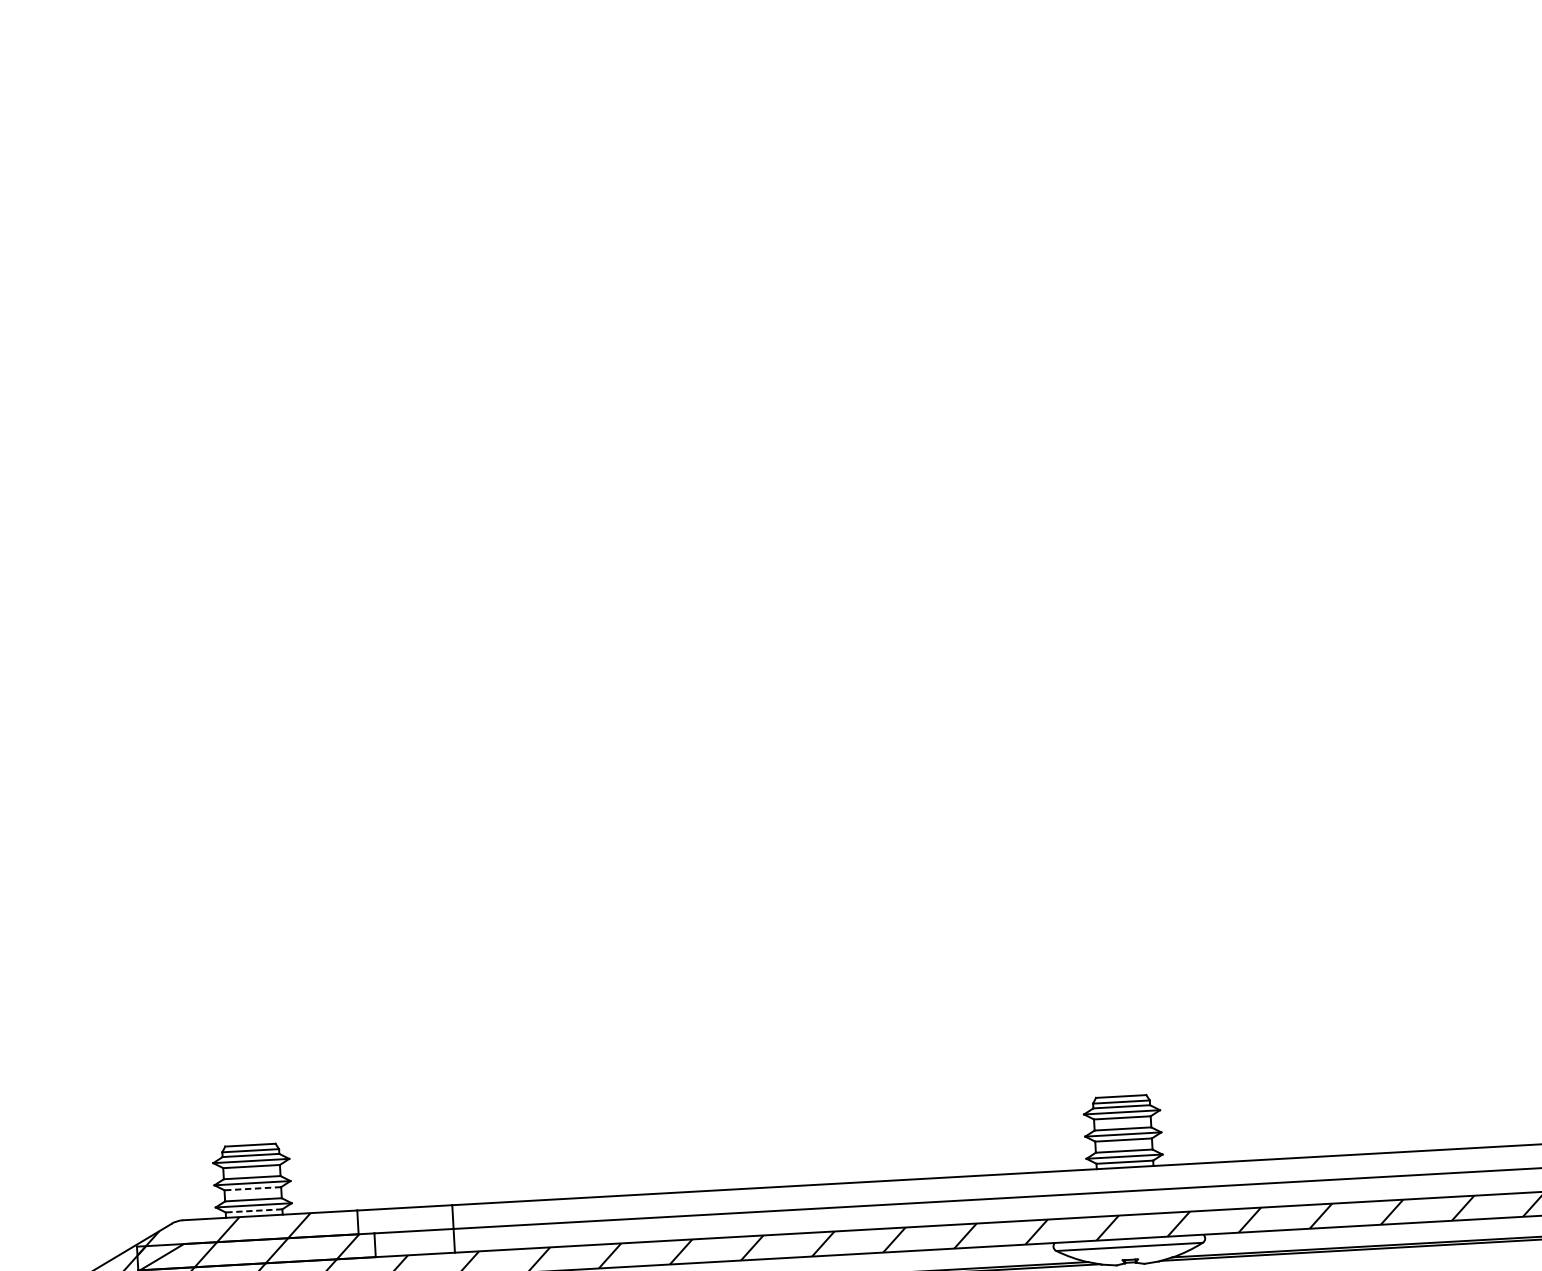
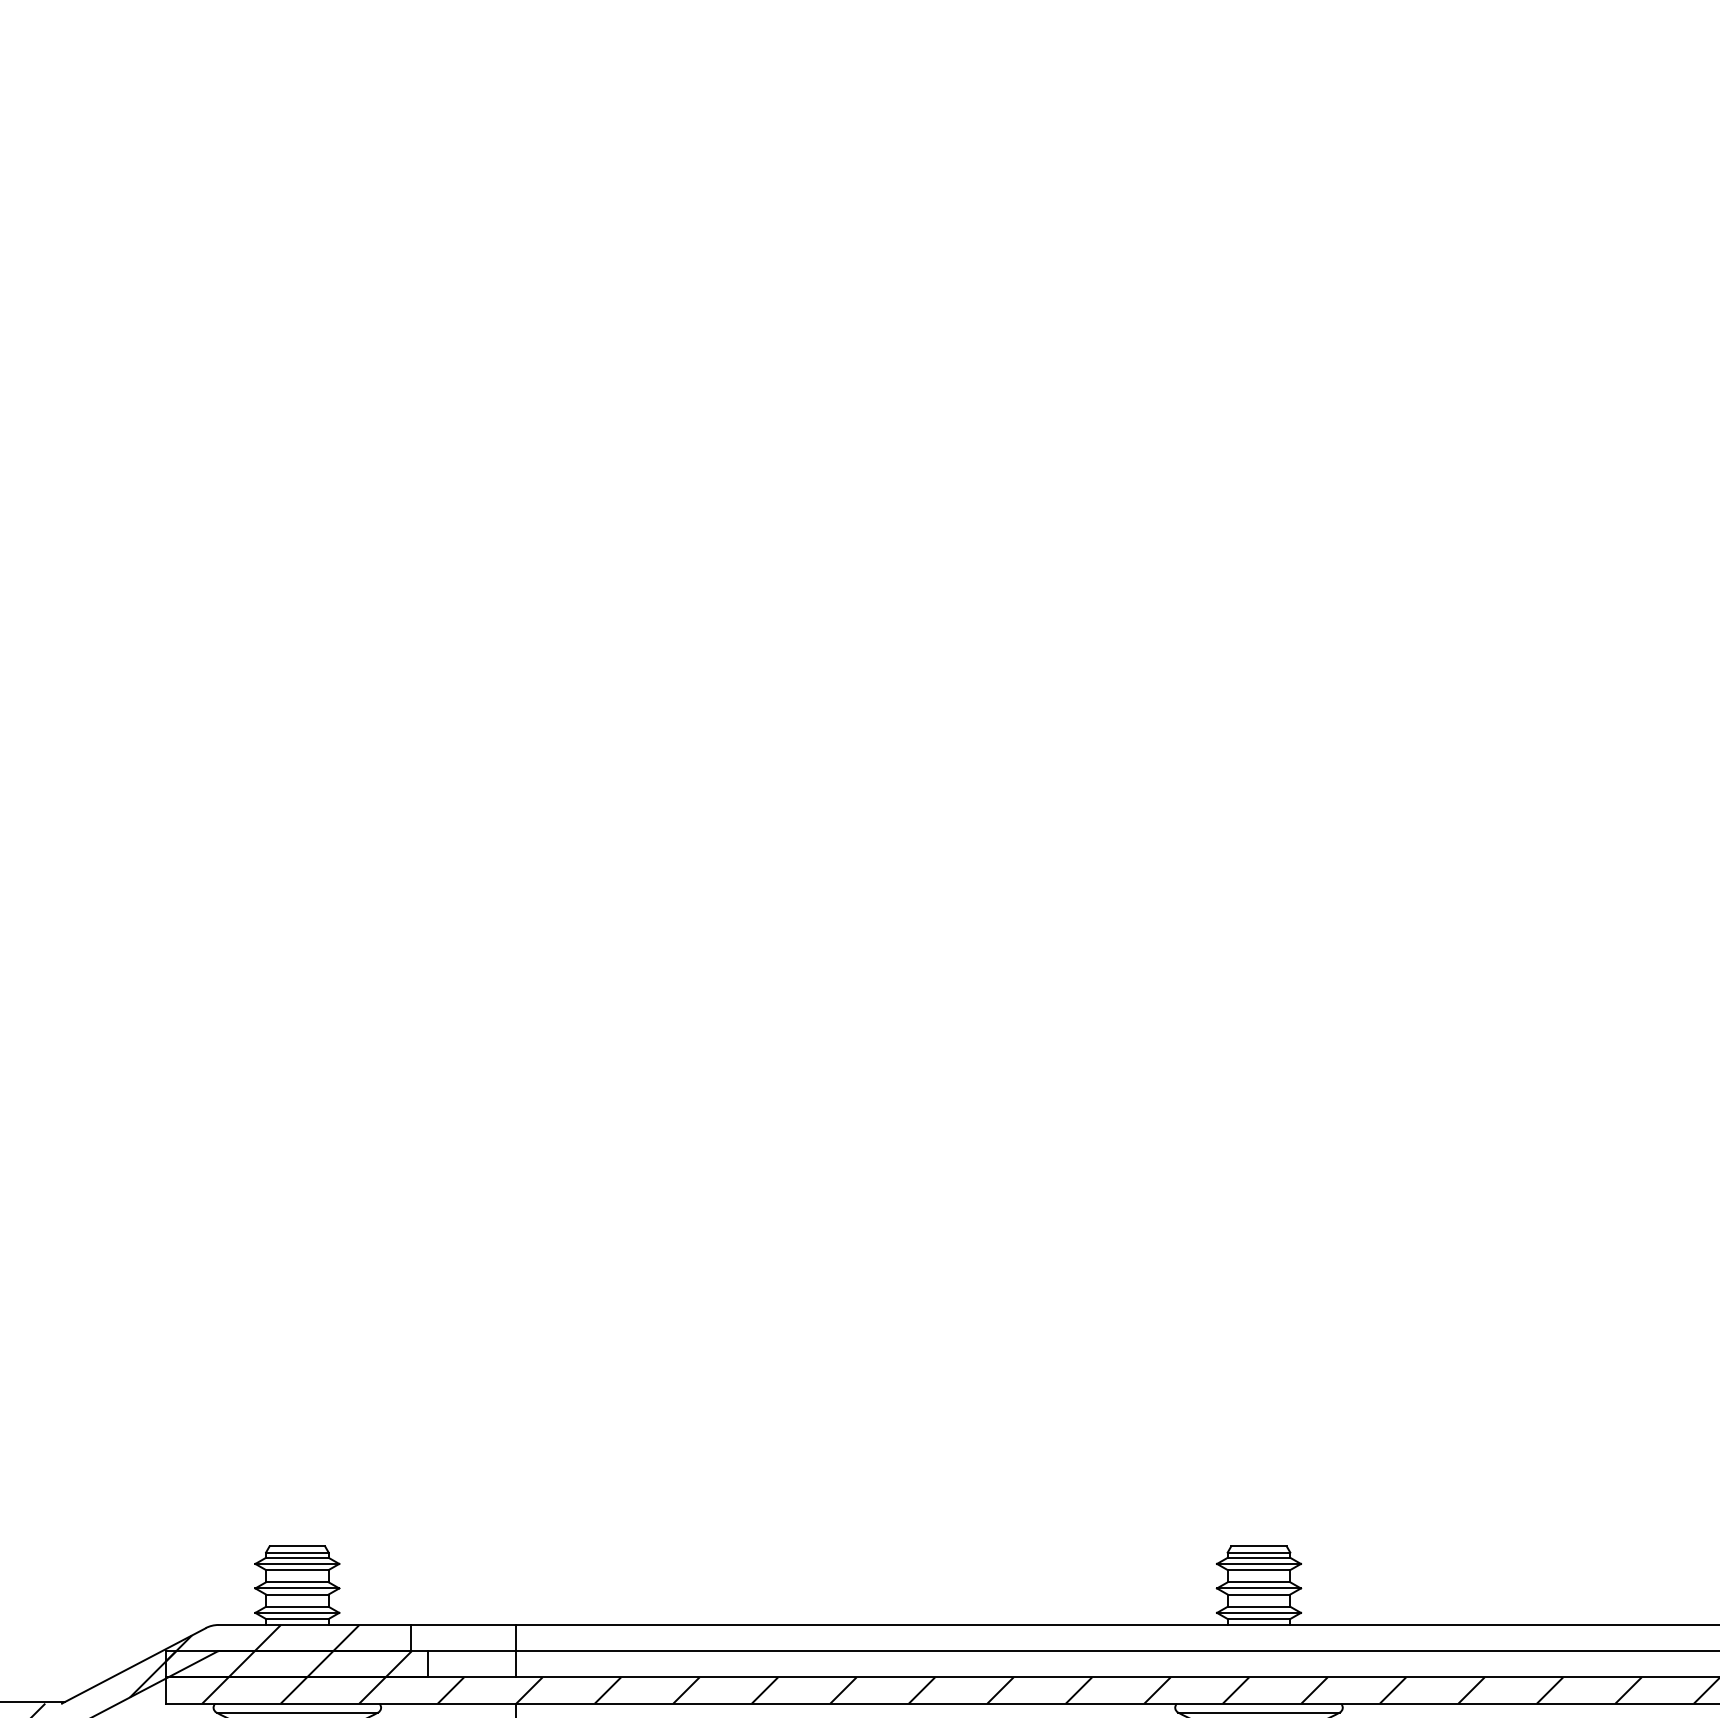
line: (252, 1188) -> (296, 1594), dashed -> solid
line: (253, 1211) -> (296, 1619), dashed -> solid

